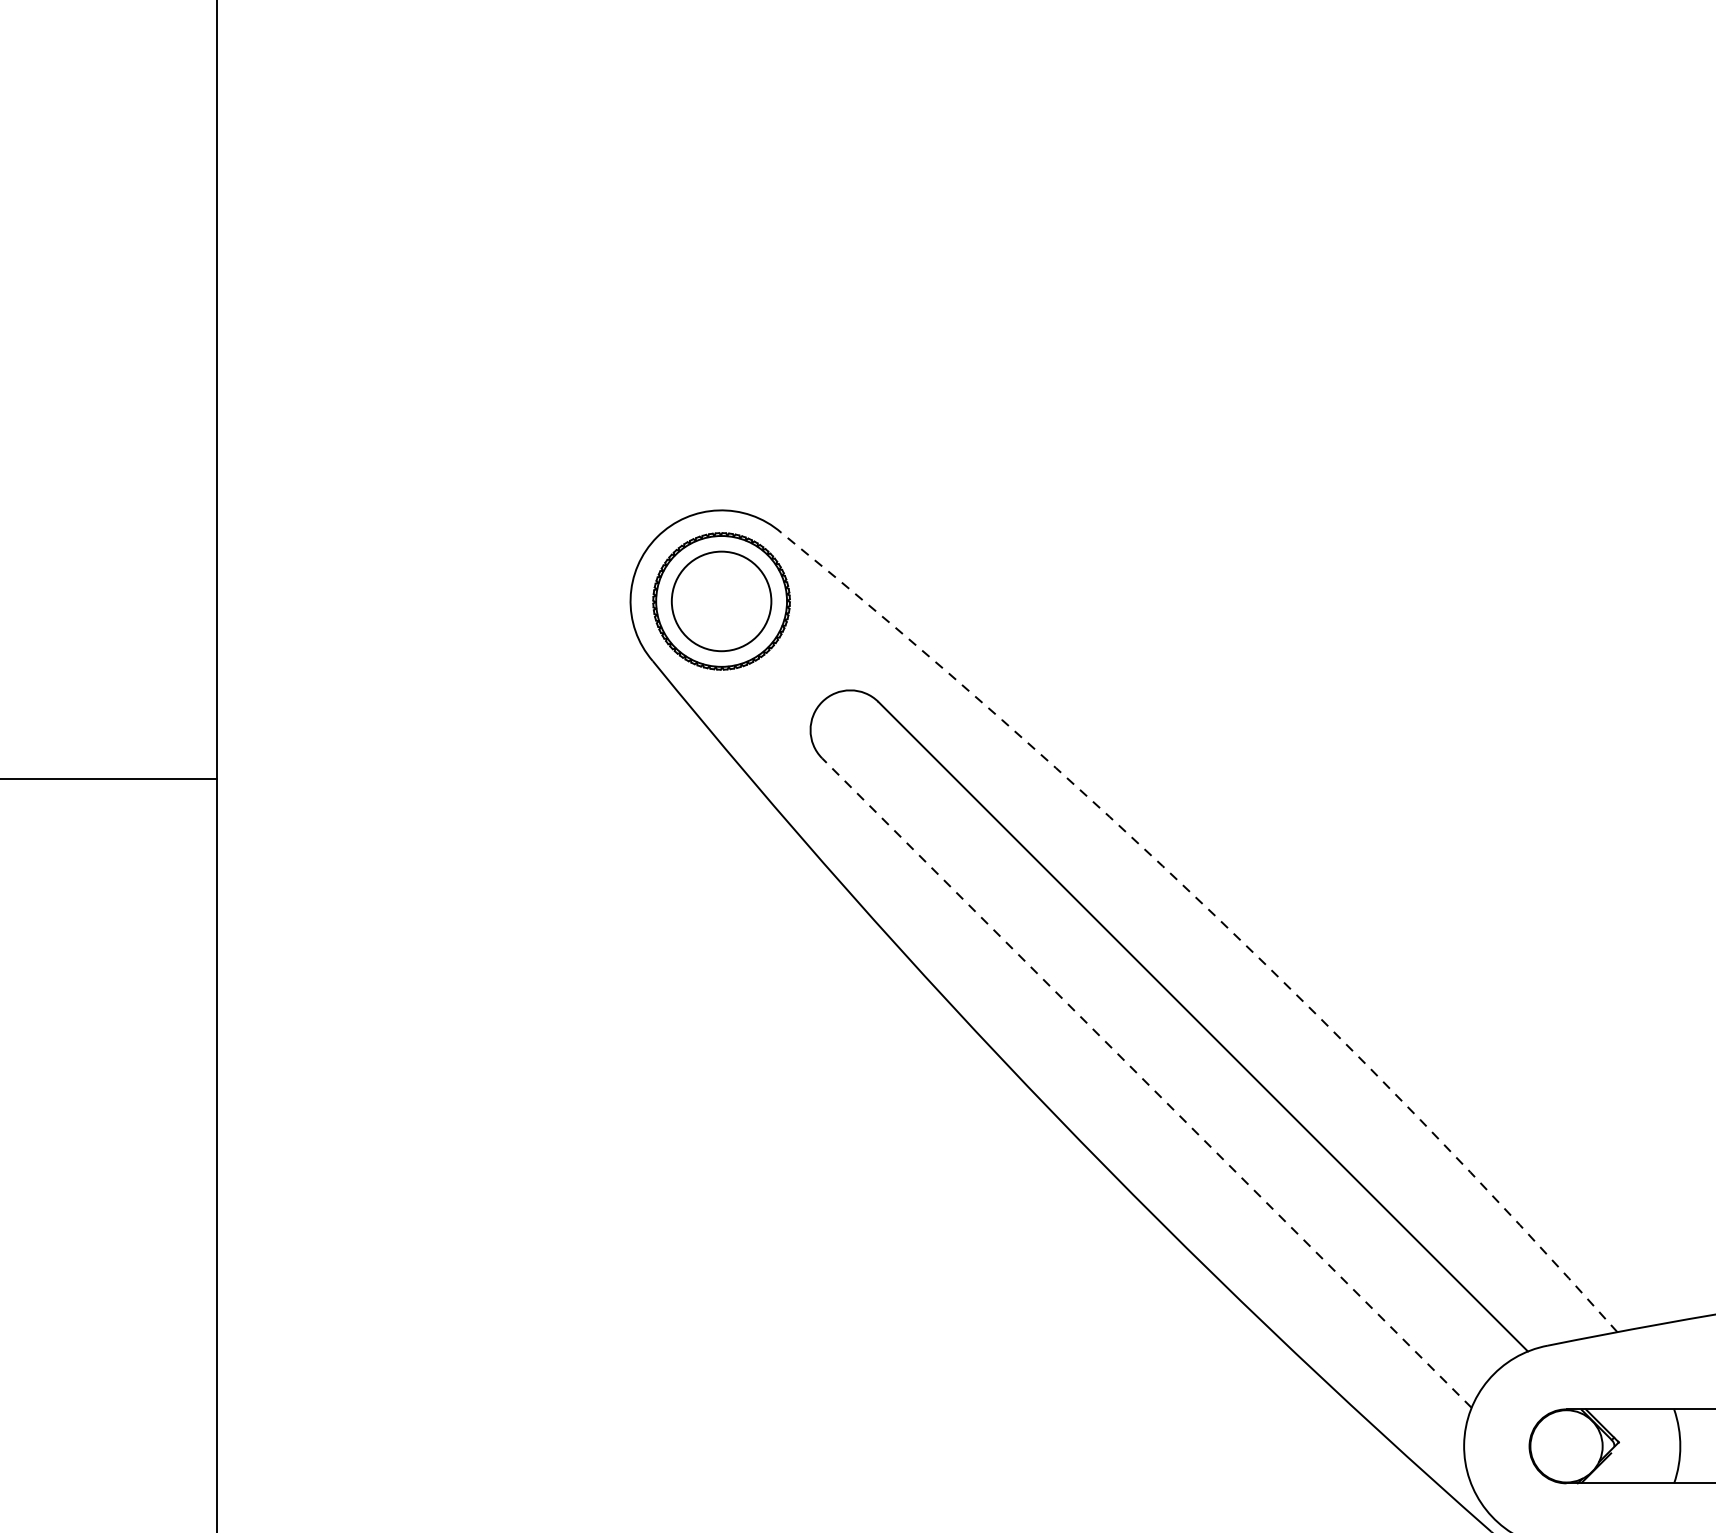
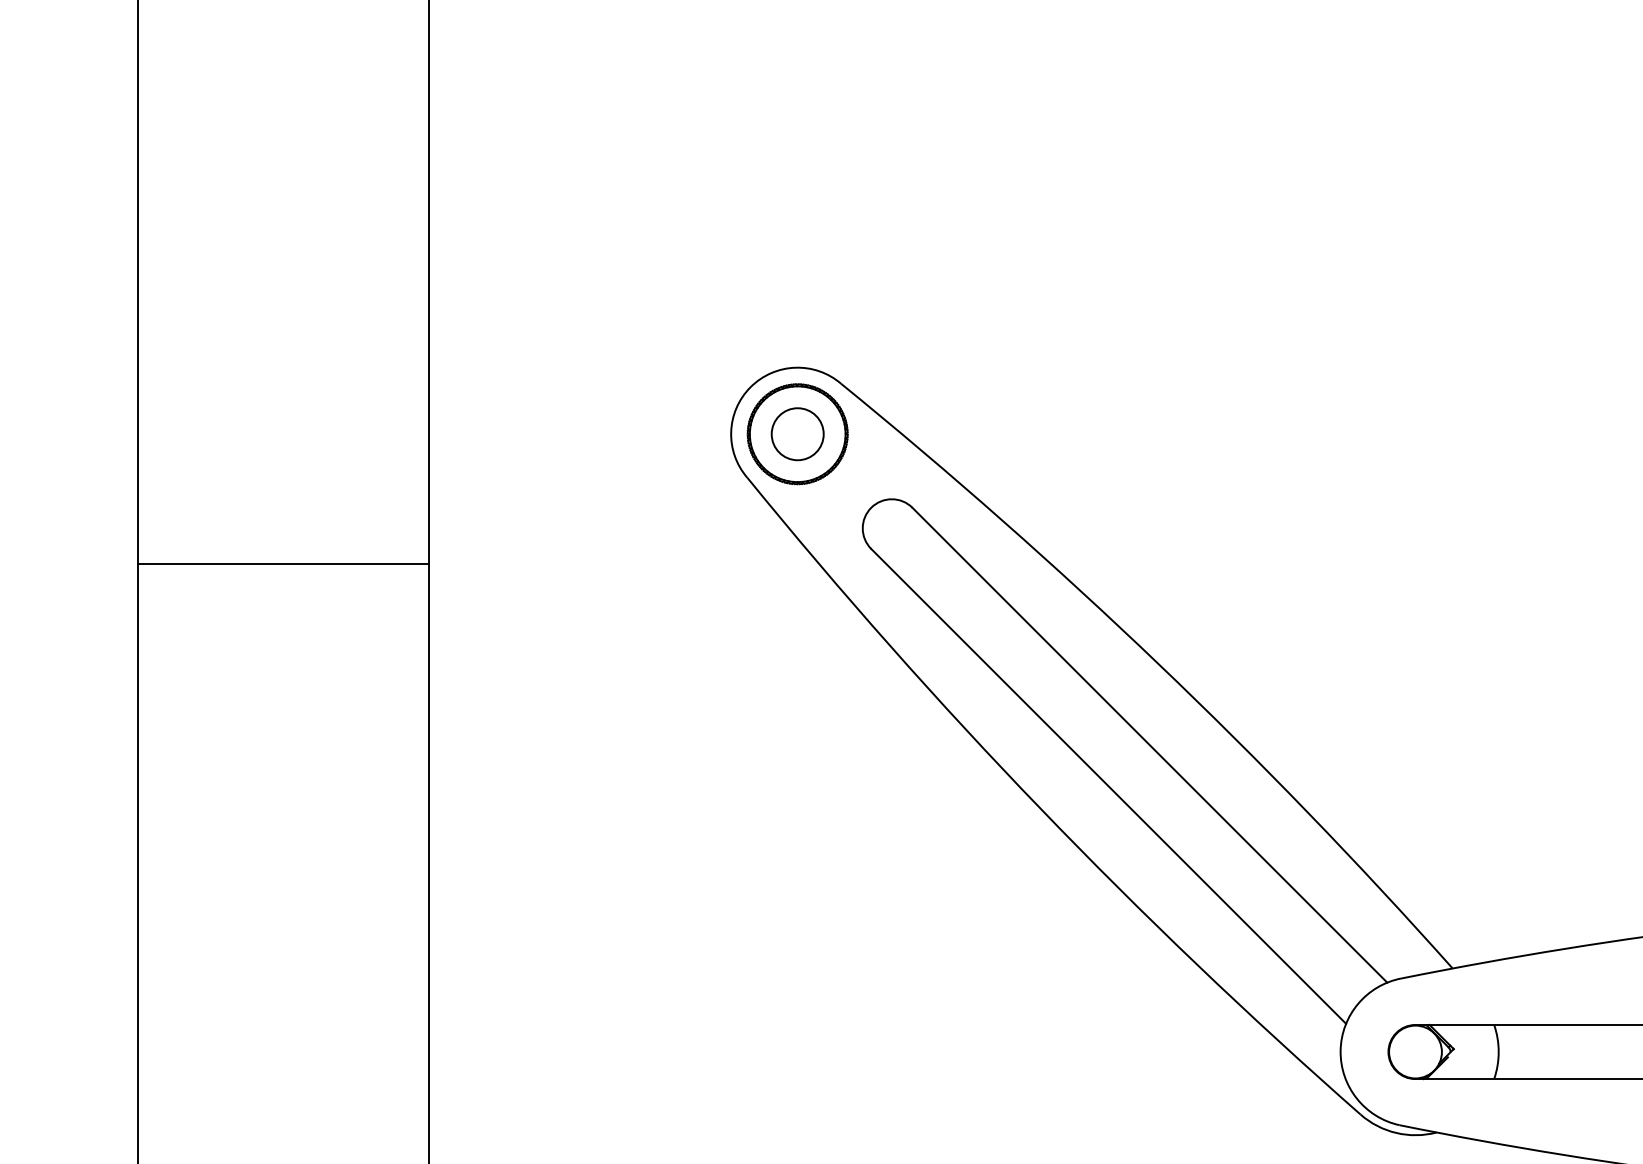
circle: (721, 601) -> (797, 434), size x0.71
arc: (1215, 916) -> (1158, 664), dashed -> solid
line: (1146, 1083) -> (1108, 786), dashed -> solid

